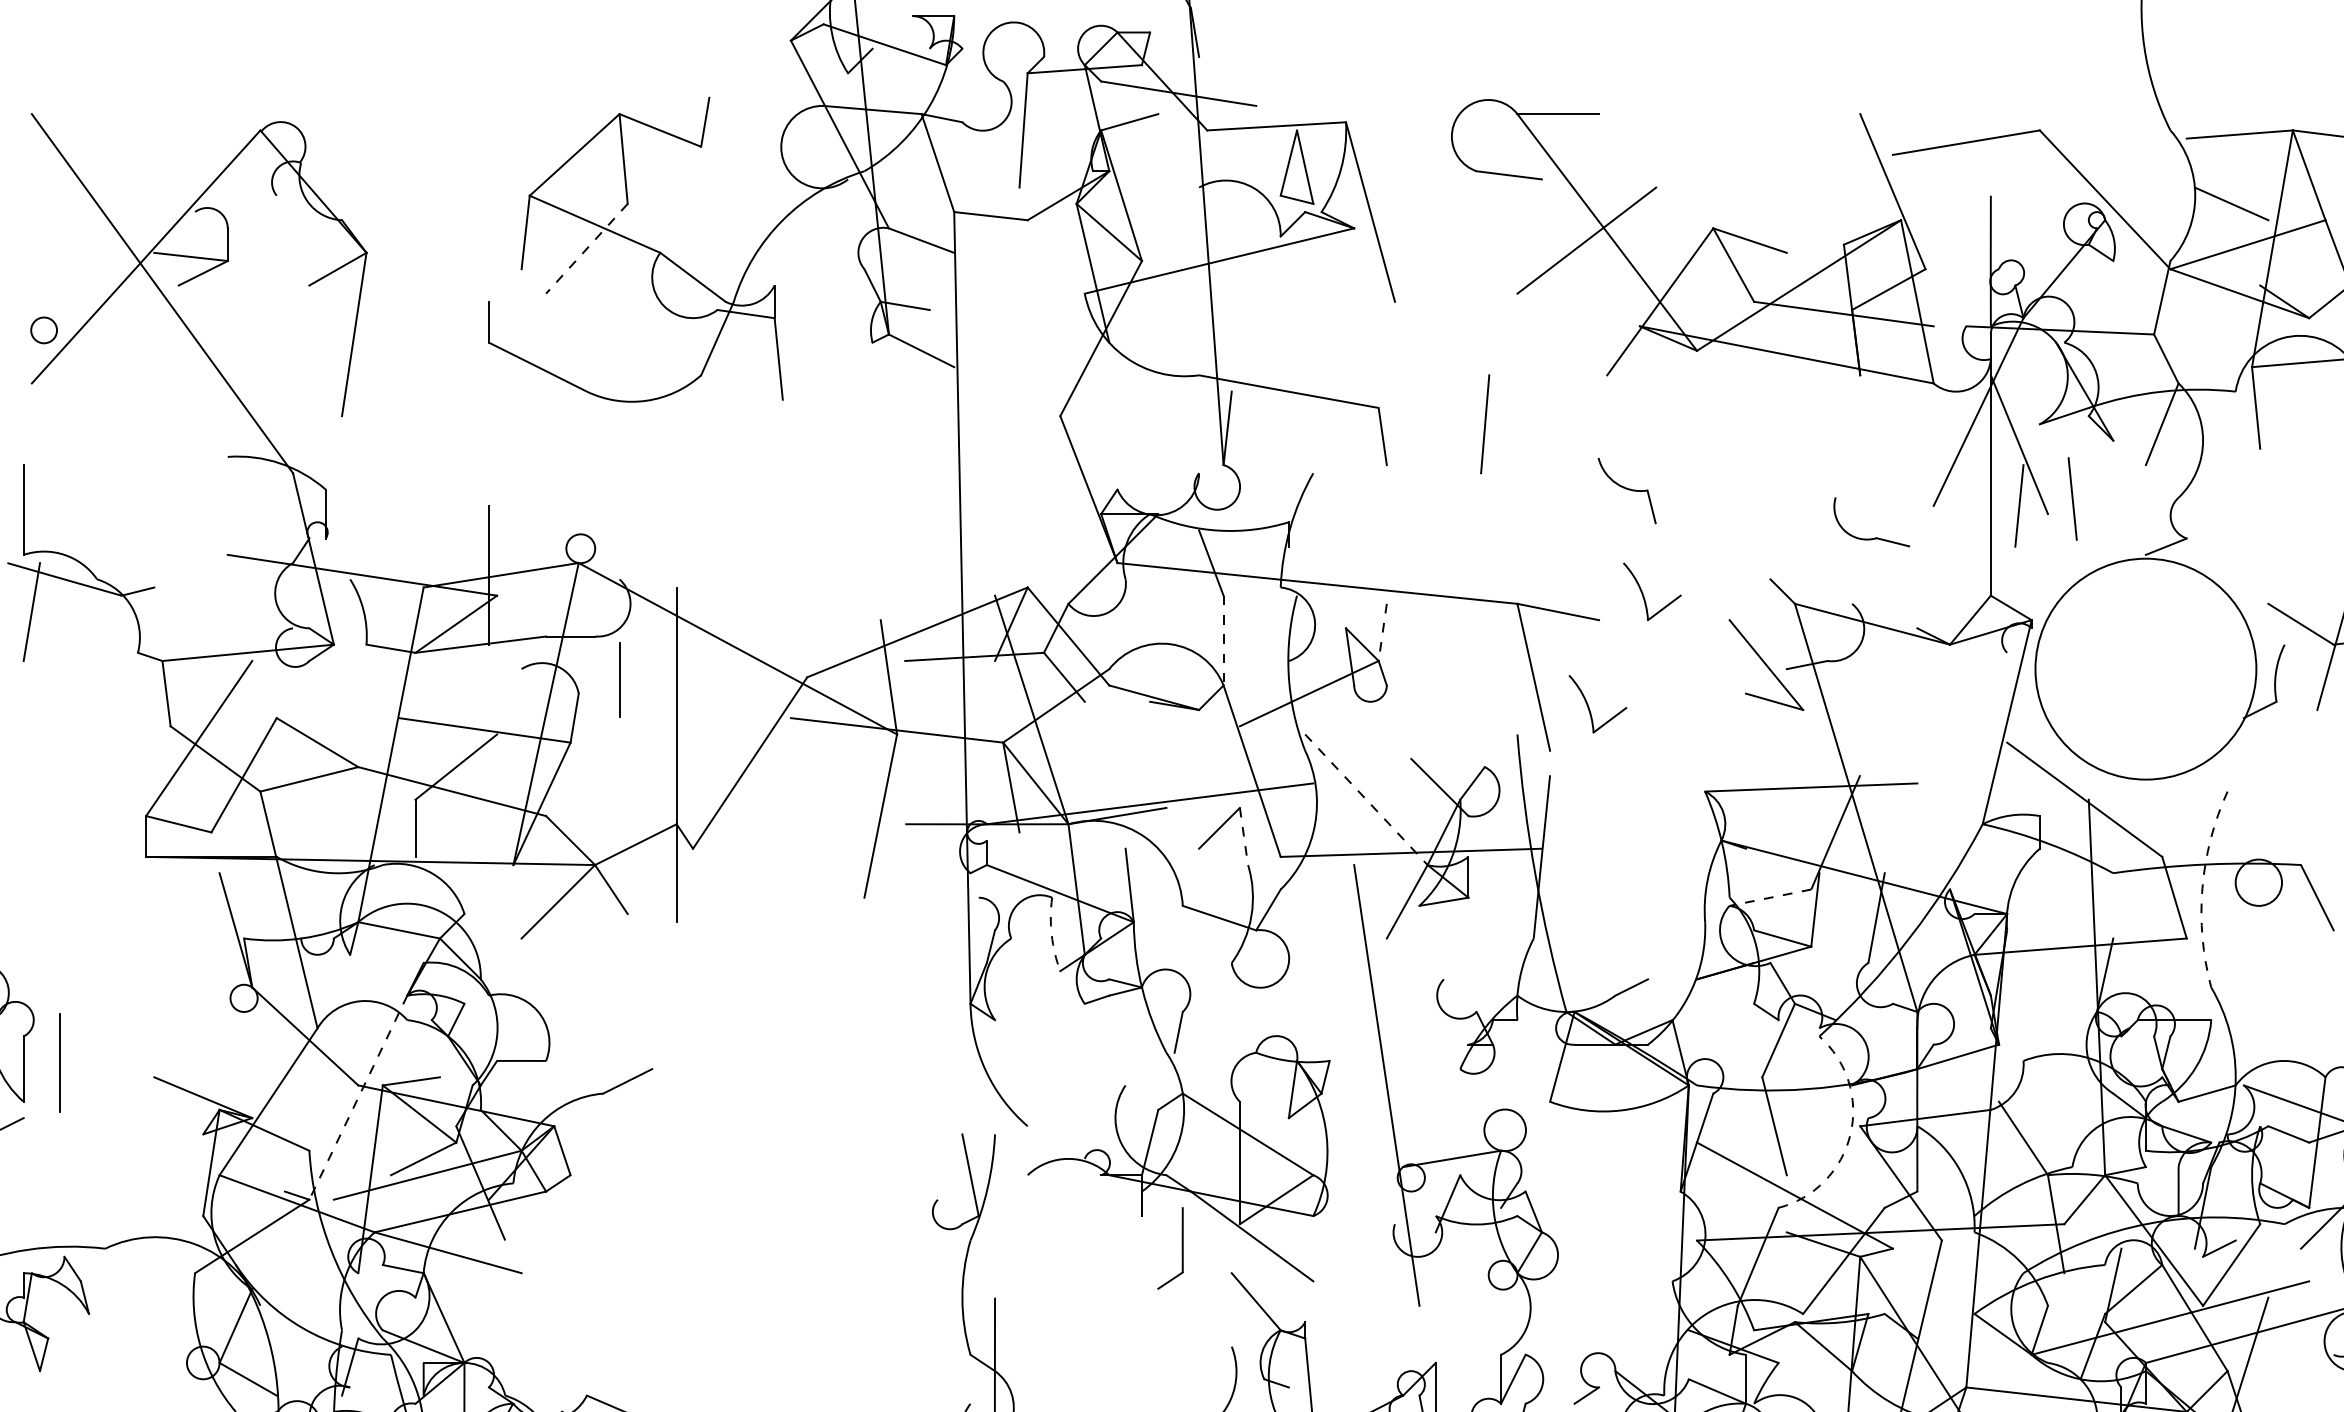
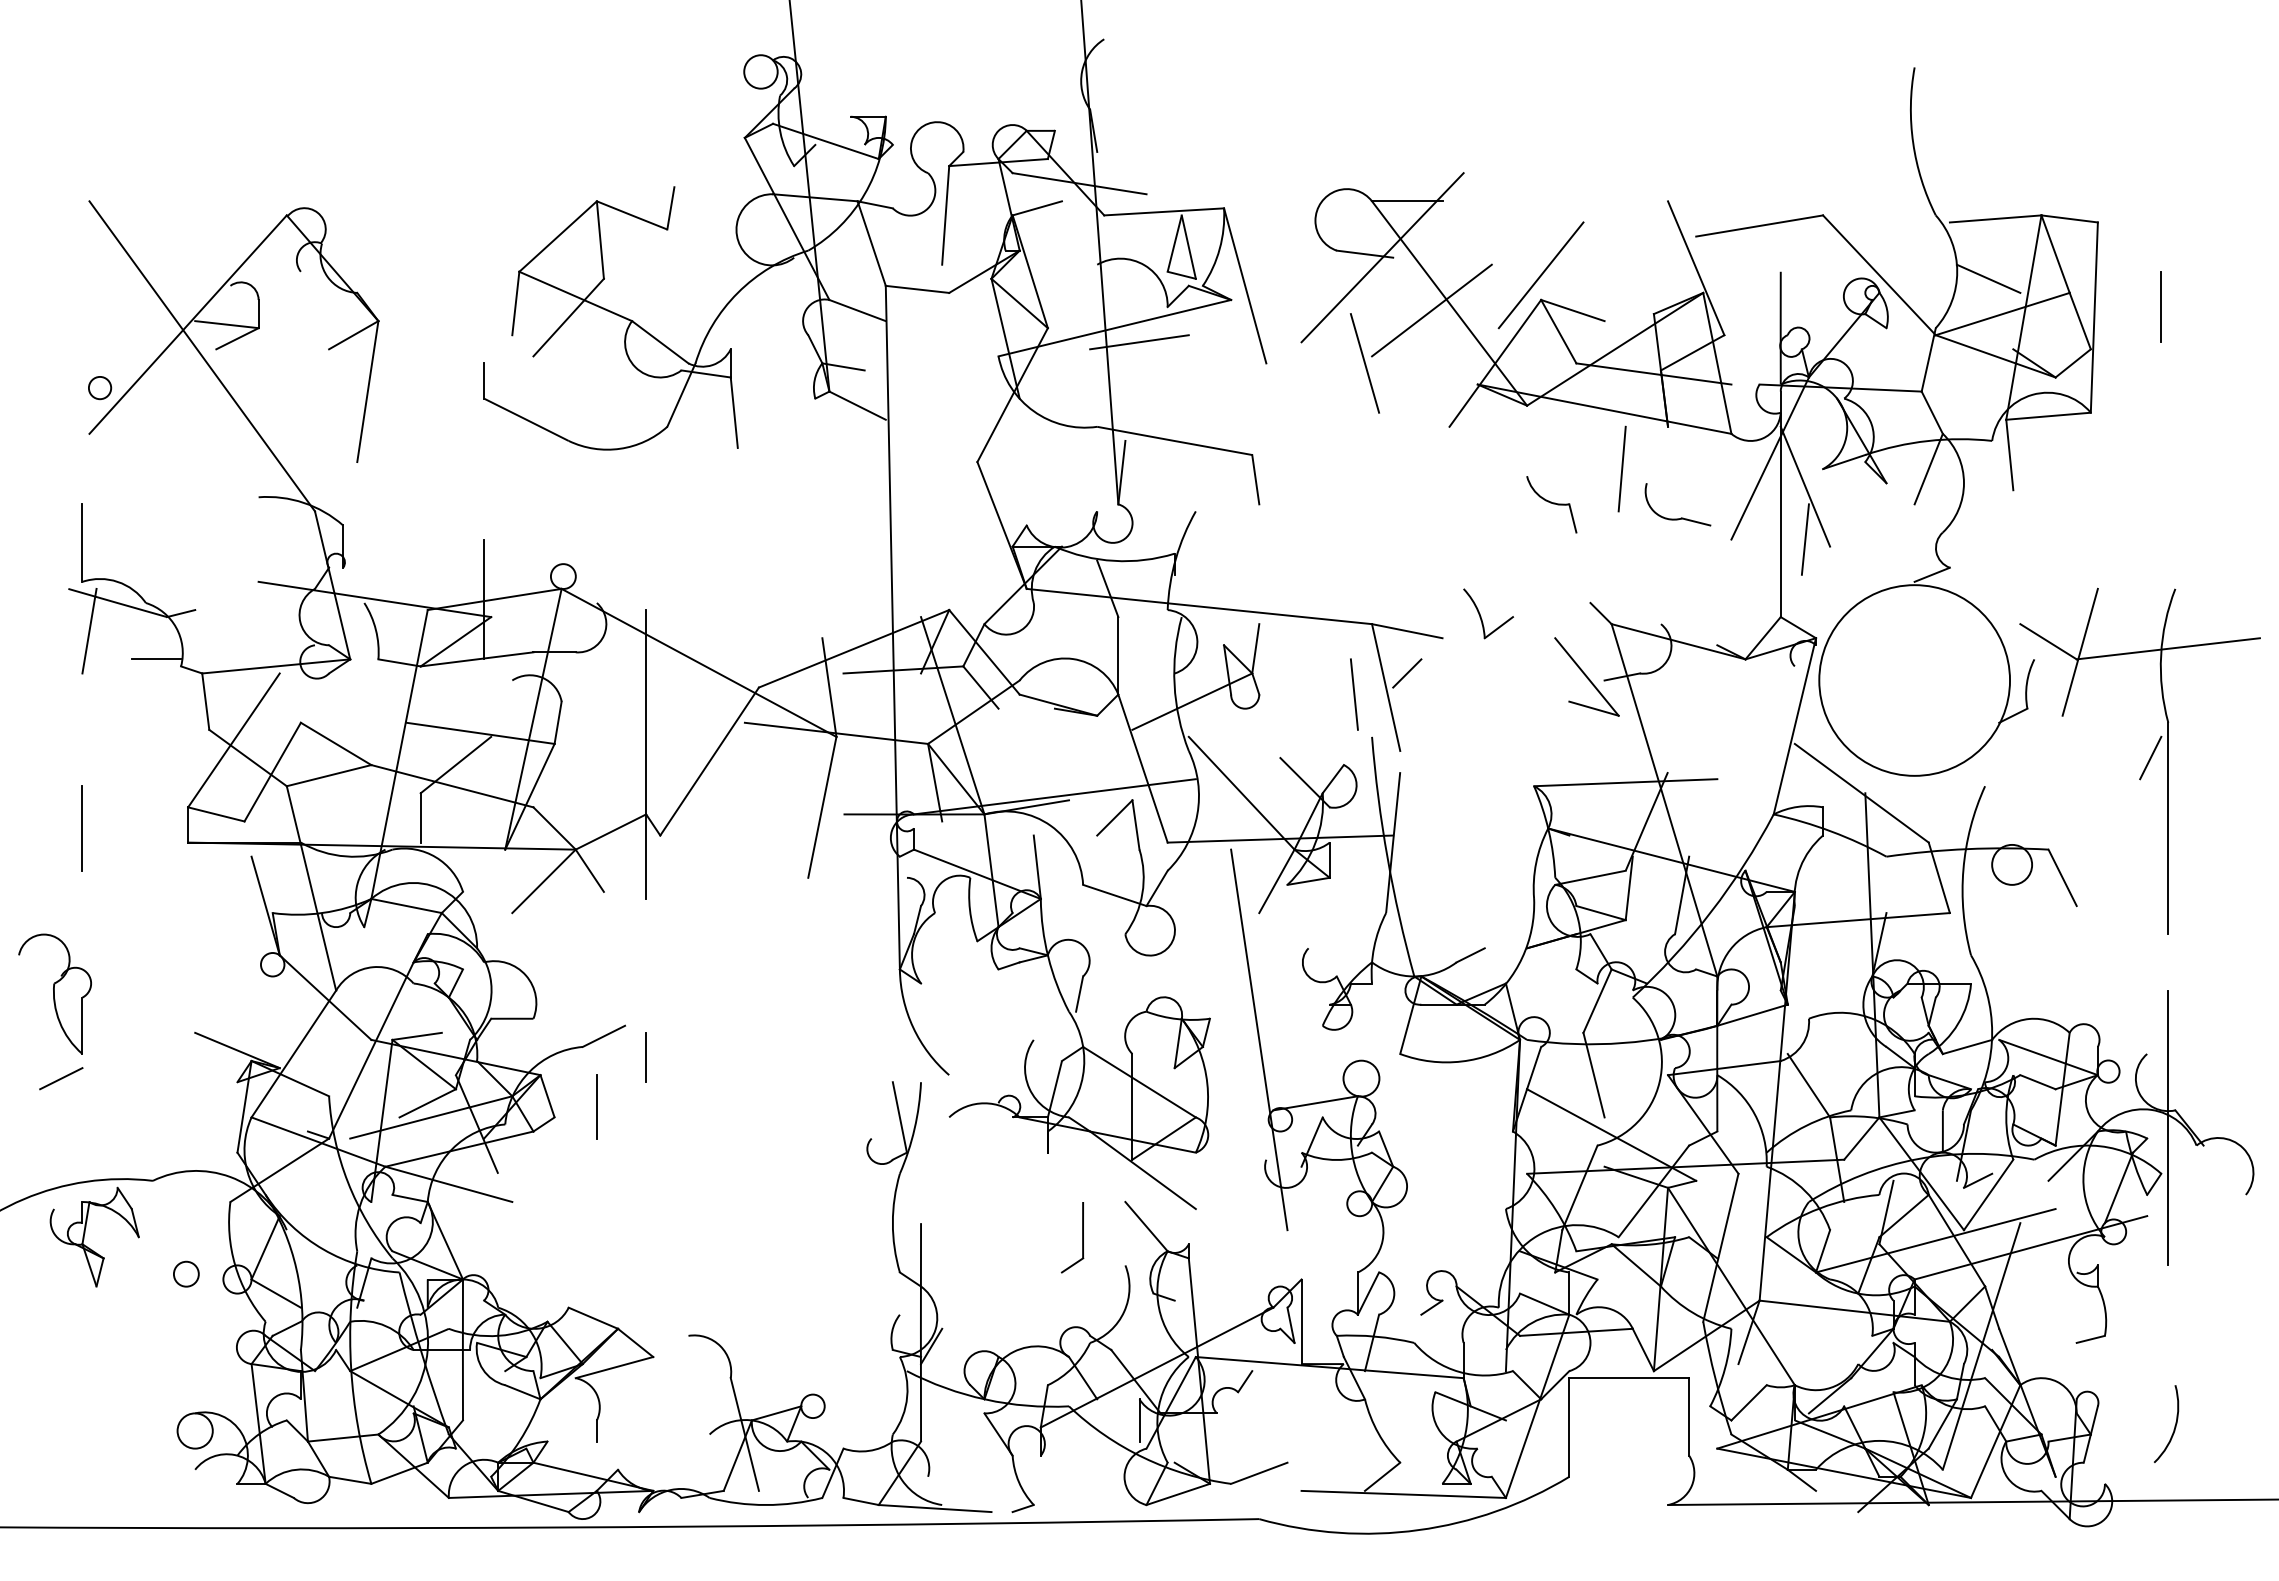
line: (1529, 179) -> (1382, 257), added
line: (1712, 200) -> (1540, 275), added
line: (586, 248) -> (568, 317), dashed -> solid
line: (1248, 277) -> (1139, 342), added
line: (1508, 301) -> (1364, 363), added
line: (1484, 423) -> (1621, 468), moved
part: (1626, 490) -> (1551, 504), moved
line: (2072, 498) -> (1354, 694), moved
part: (1875, 537) -> (1681, 517), moved
line: (1382, 632) -> (1255, 648), dashed -> solid
line: (1223, 640) -> (1118, 655), dashed -> solid
line: (109, 644) -> (156, 659), added
line: (1558, 661) -> (1407, 673), added
line: (619, 679) -> (596, 1106), moved
part: (1589, 707) -> (1434, 713), removed
line: (1367, 800) -> (1242, 793), dashed -> solid
line: (1243, 835) -> (1135, 824), dashed -> solid
arc: (2202, 888) -> (1963, 869), dashed -> solid
line: (1770, 897) -> (1590, 877), dashed -> solid
arc: (1051, 934) -> (969, 909), dashed -> solid
line: (58, 1062) -> (81, 828), moved
line: (358, 1097) -> (371, 1050), dashed -> solid
line: (677, 1105) -> (646, 1057), added
arc: (1850, 1134) -> (1659, 1082), dashed -> solid
part: (1182, 1248) -> (1082, 1237), moved
circle: (144, 1356) -> (186, 1273), added

